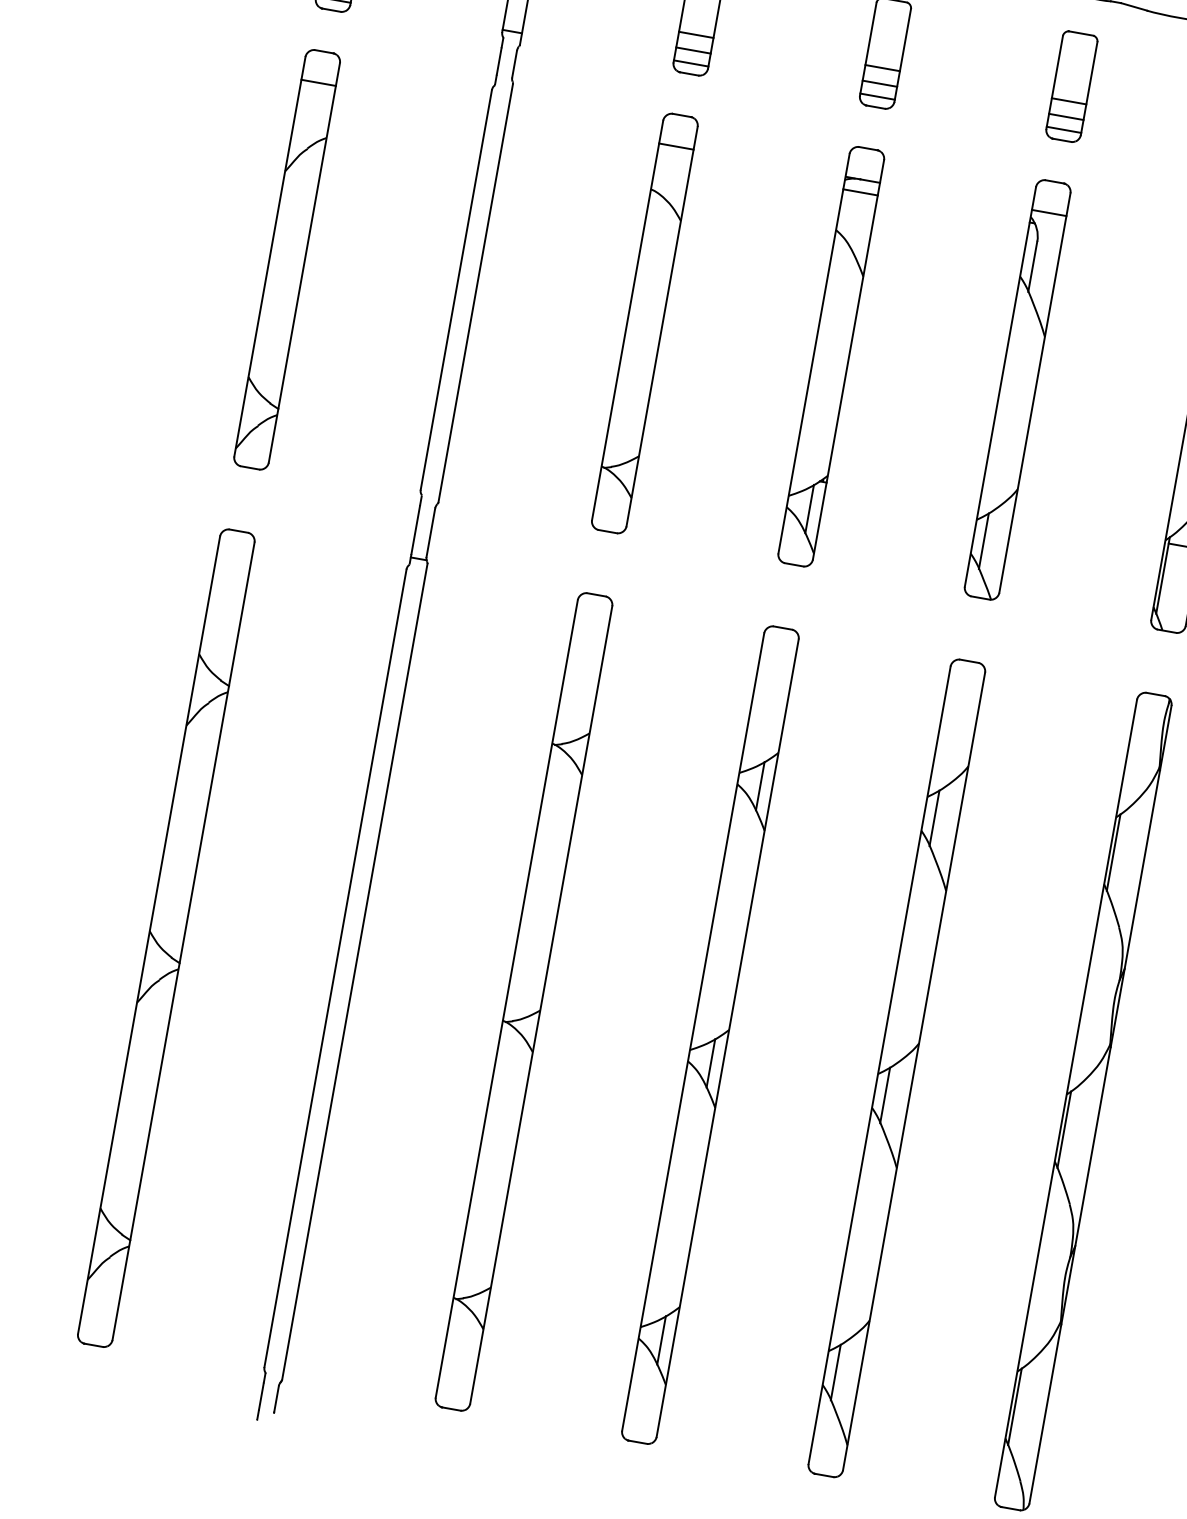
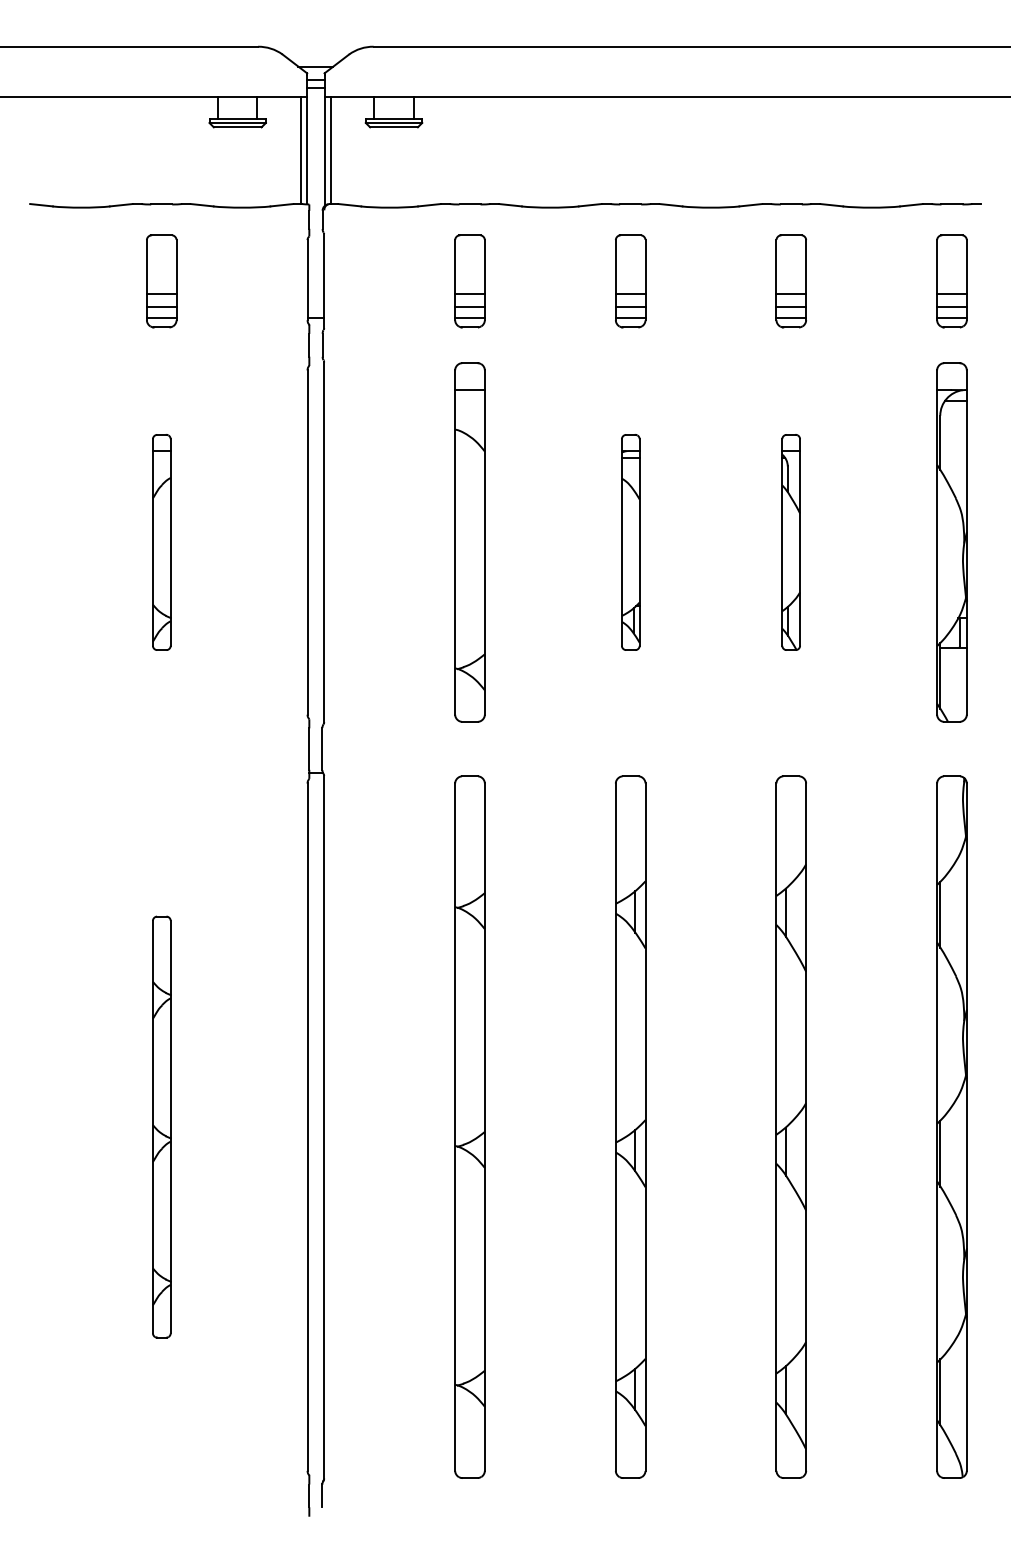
part: (286, 259) -> (161, 542), size x0.6
part: (831, 356) -> (630, 542), size x0.6
part: (1016, 389) -> (790, 542), size x0.6
part: (166, 937) -> (161, 1126), size x0.6

